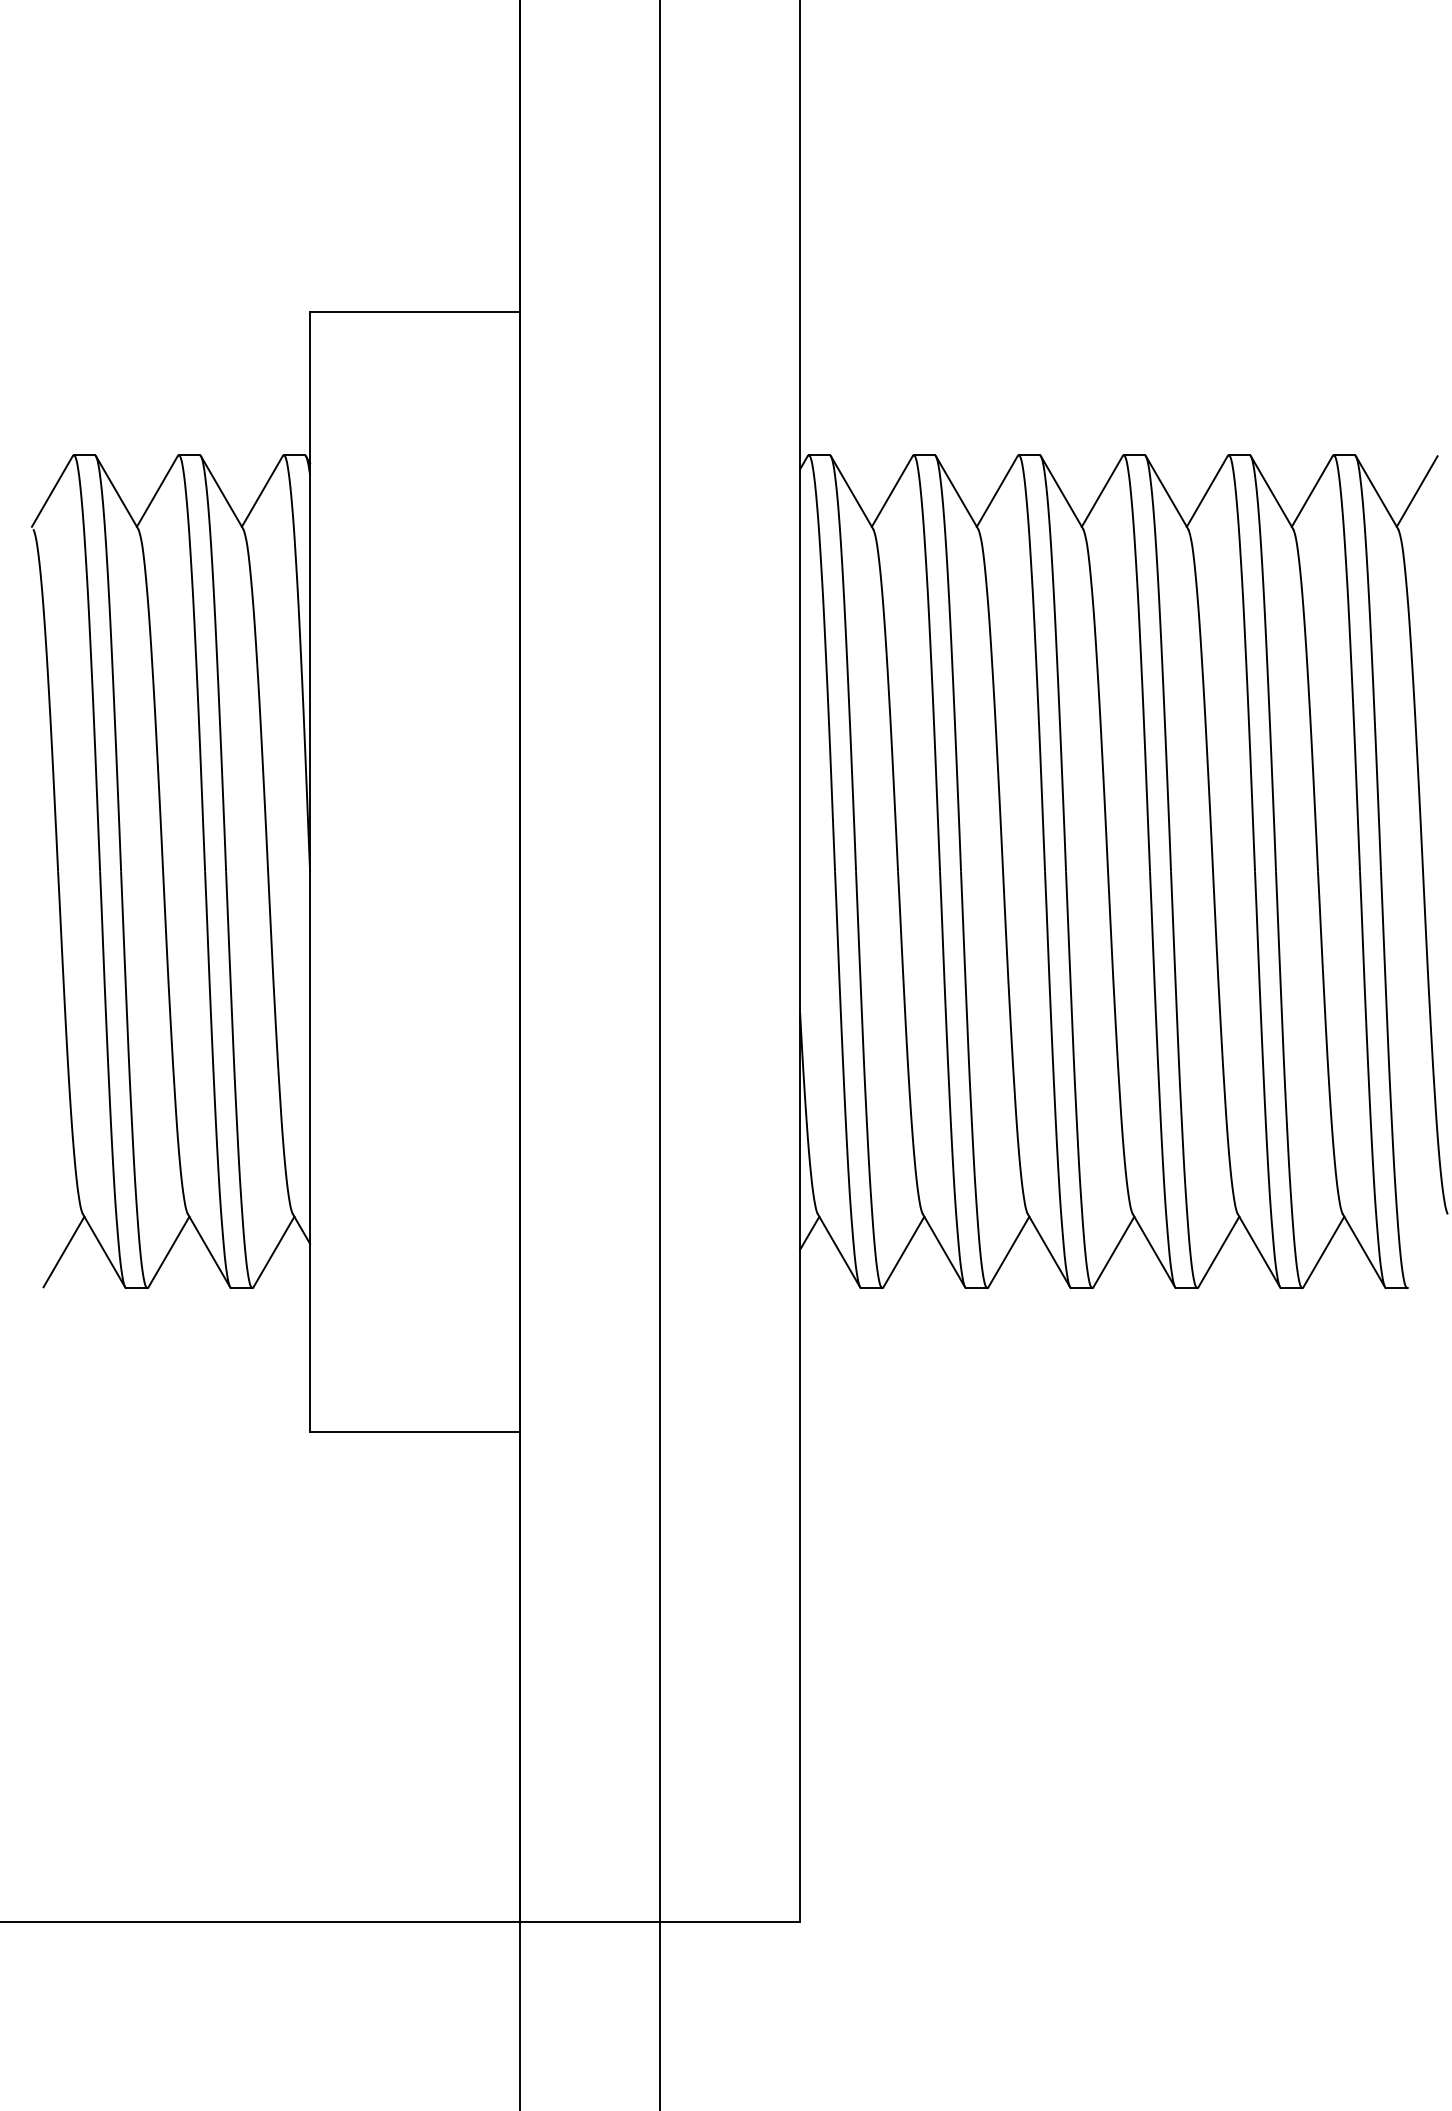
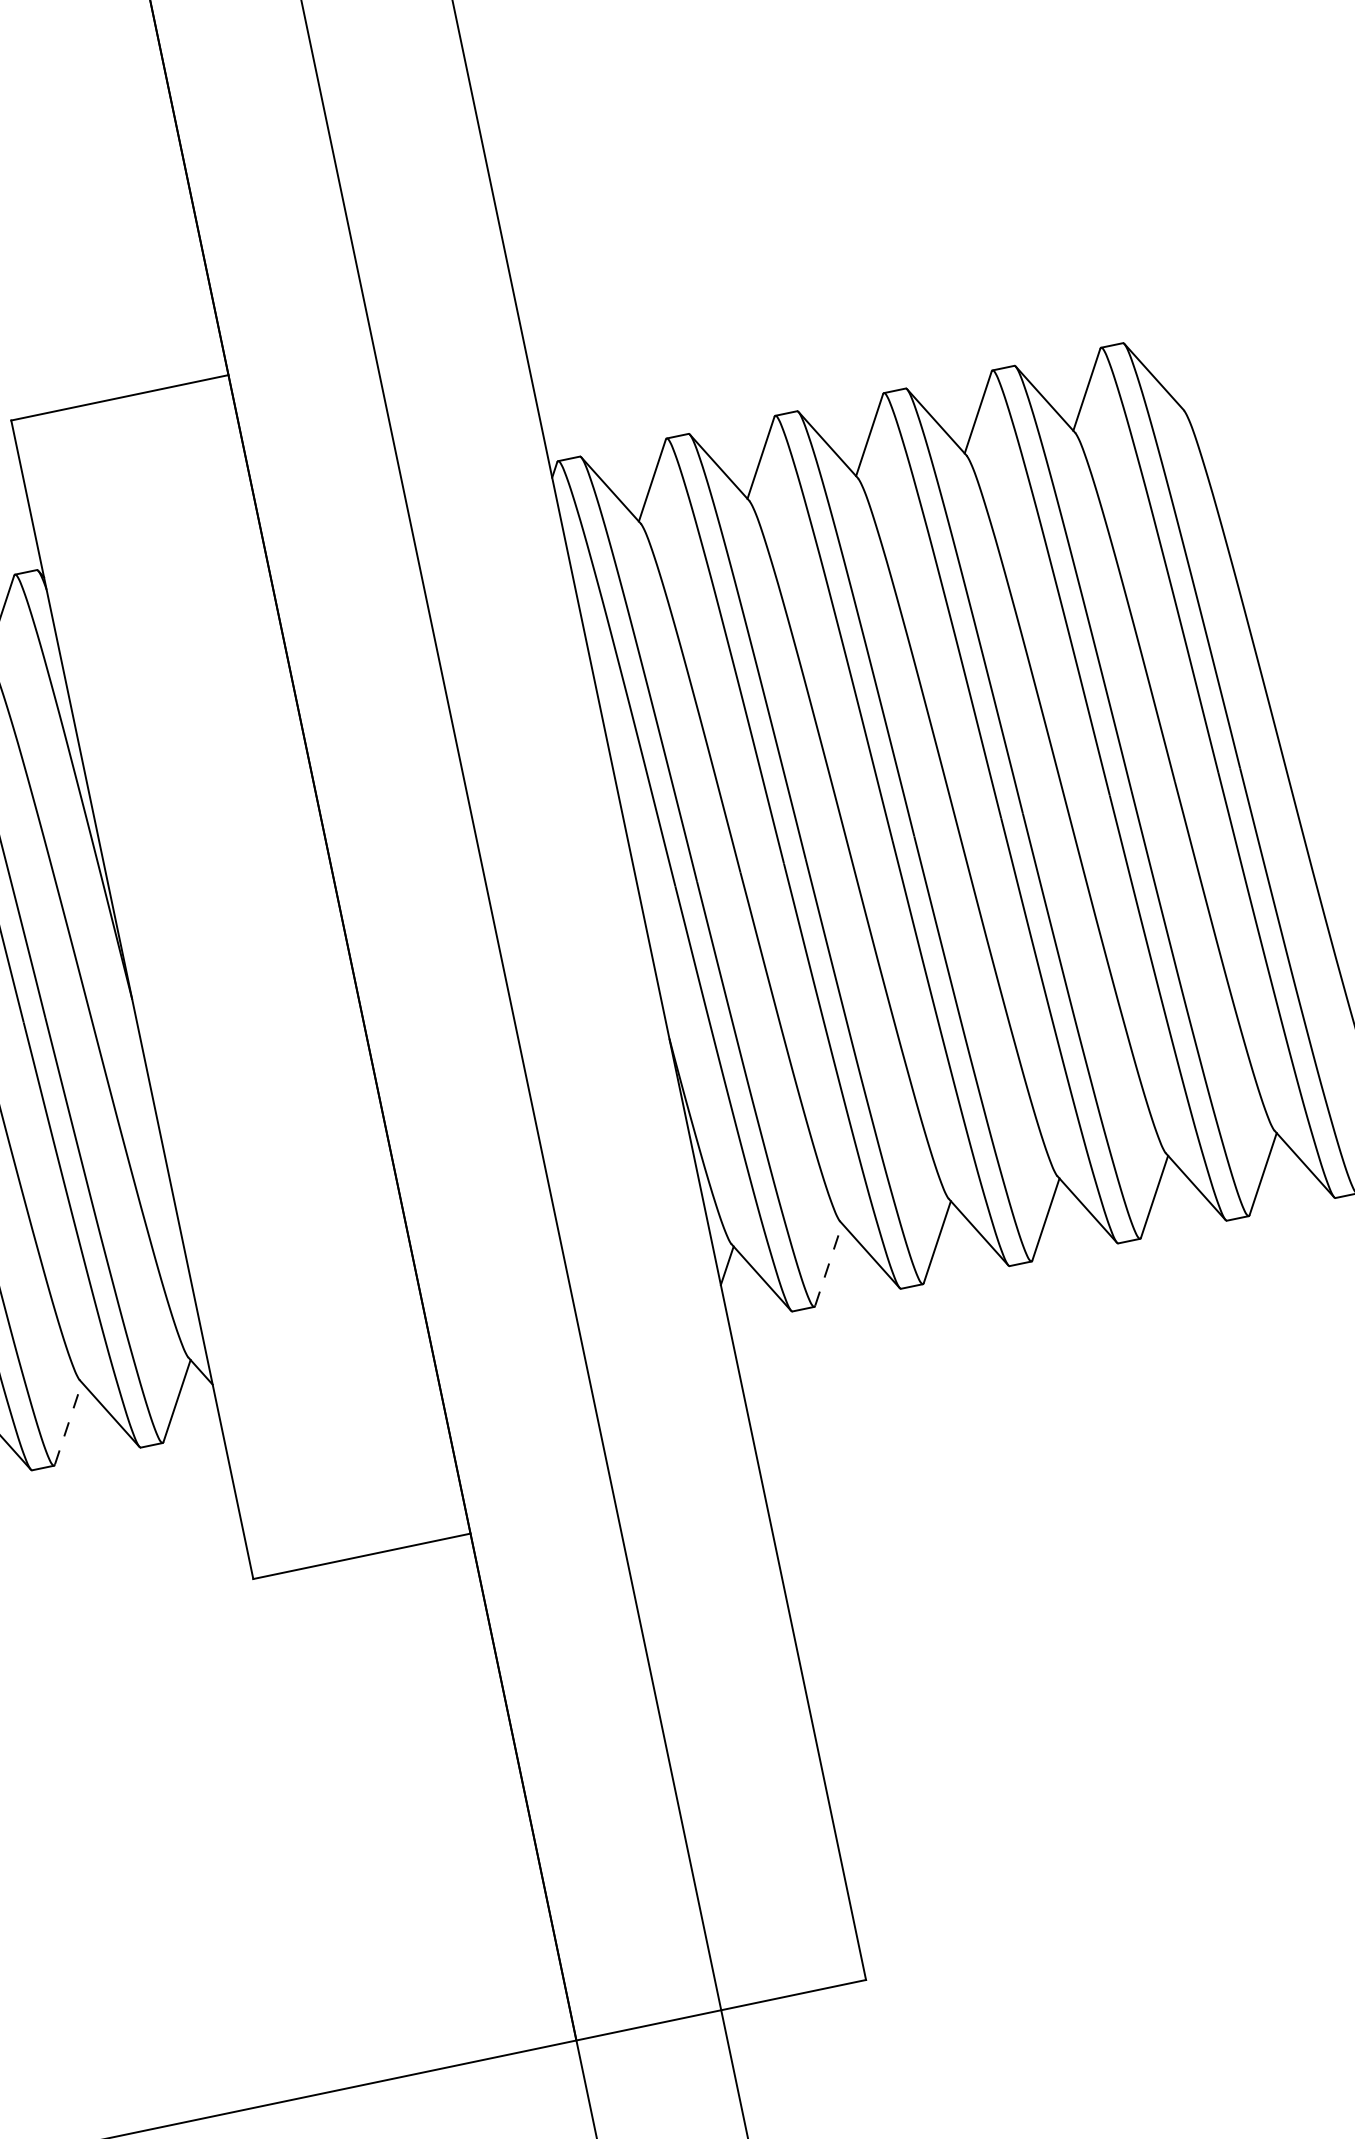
line: (1416, 491) -> (1194, 367), removed
line: (168, 1251) -> (67, 1423), solid -> dashed
line: (903, 1251) -> (828, 1264), solid -> dashed

